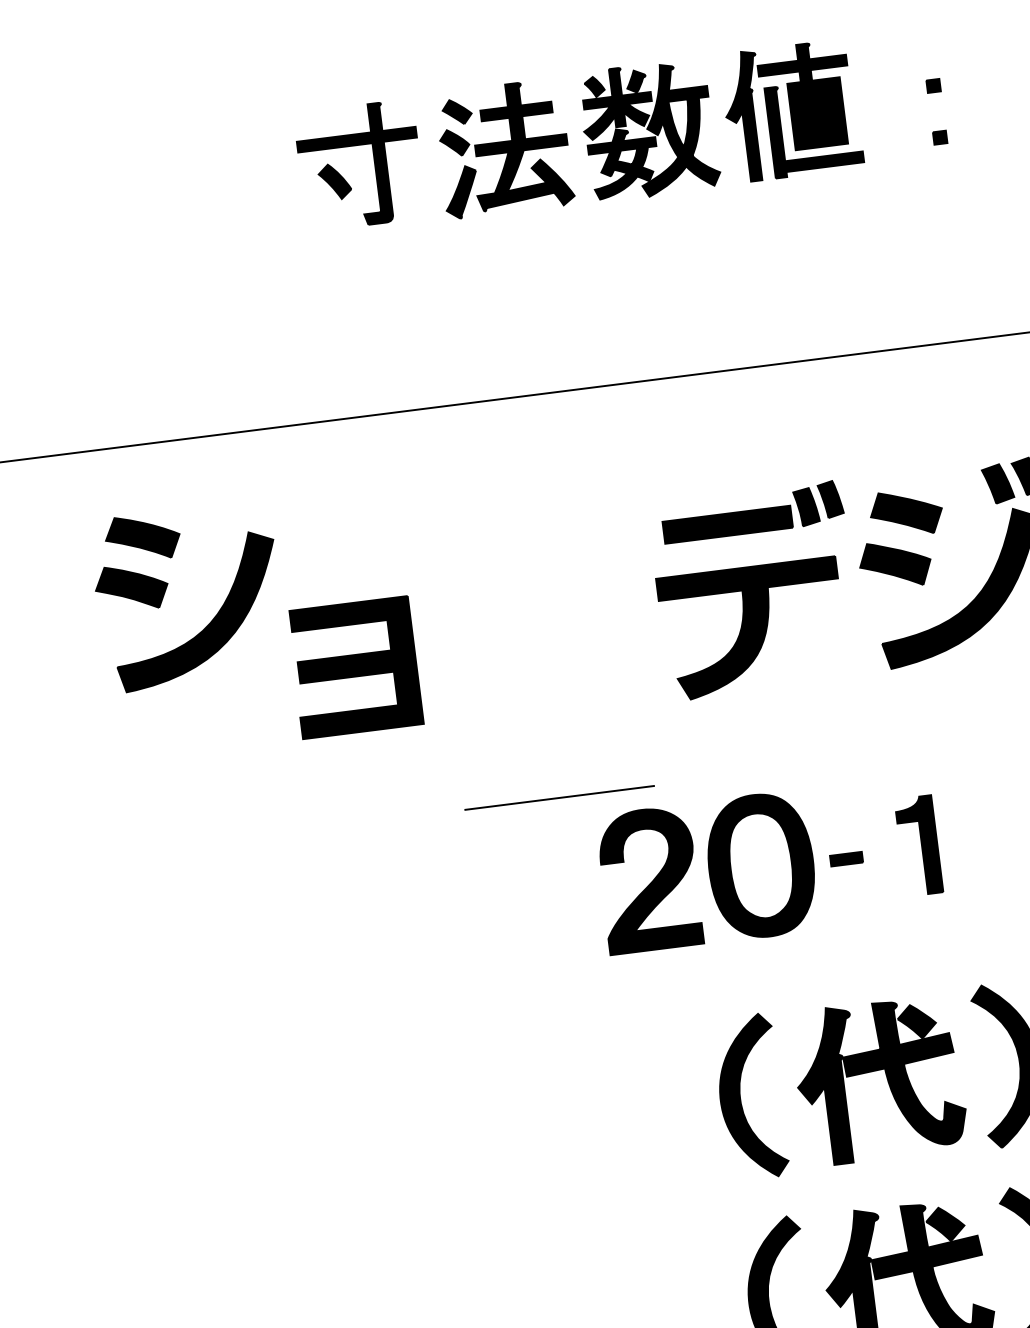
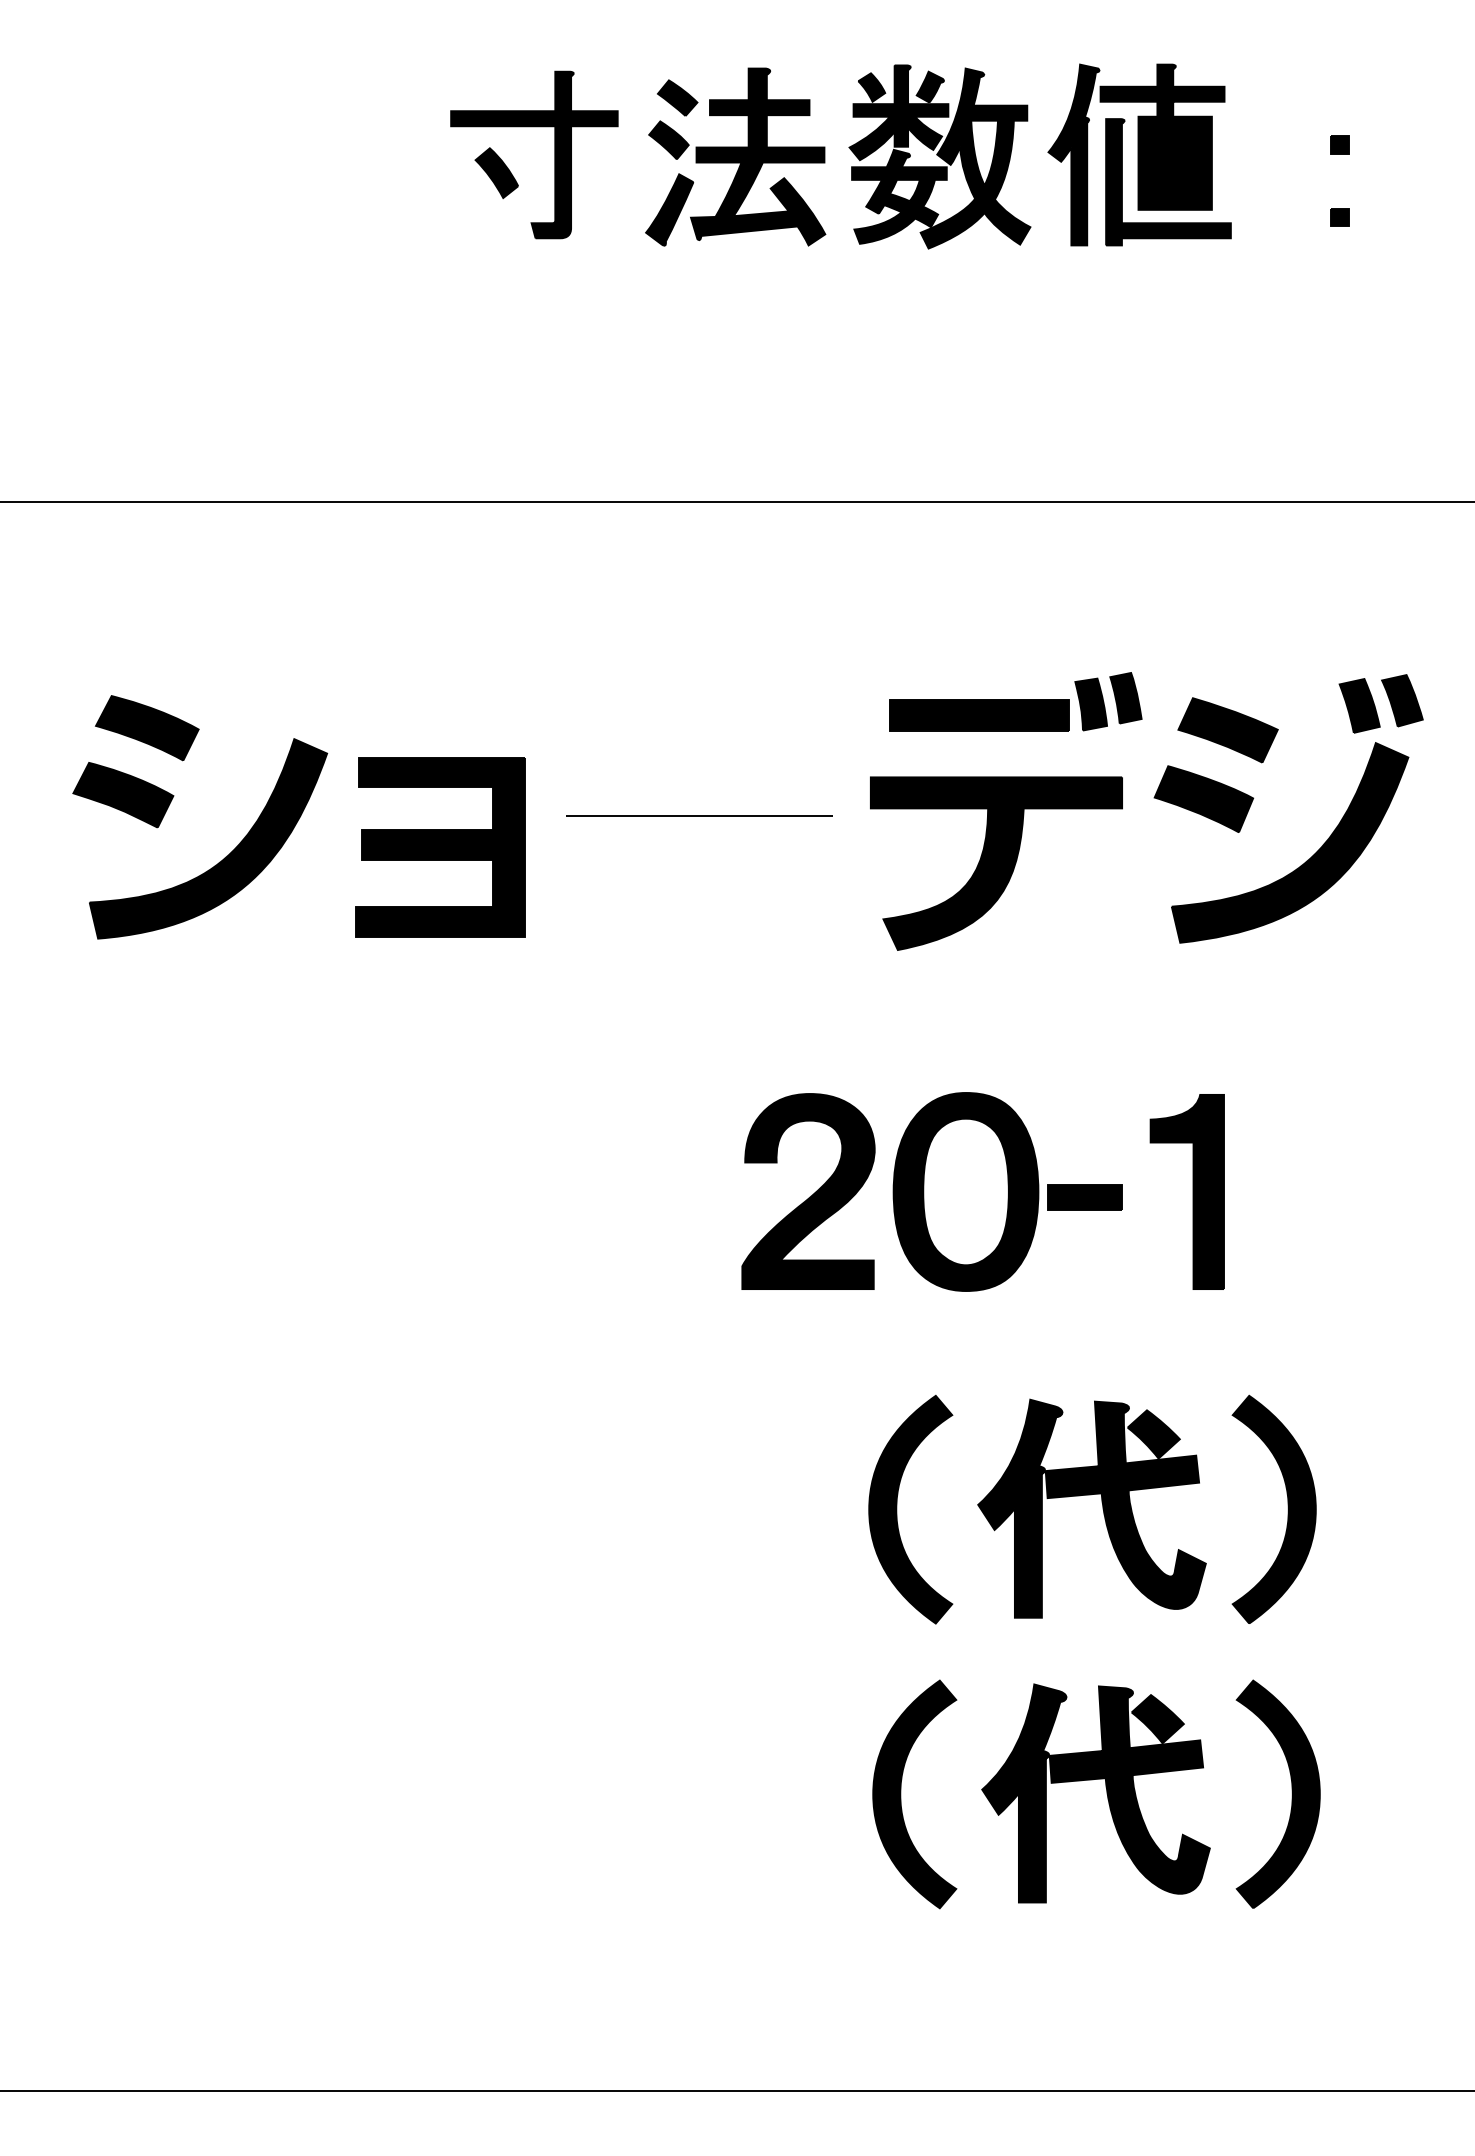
part: (166, 588) -> (171, 802), moved
line: (559, 797) -> (699, 815), moved
part: (918, 845) -> (1186, 1191), size x1.43
part: (846, 859) -> (1084, 1197), size x1.67

